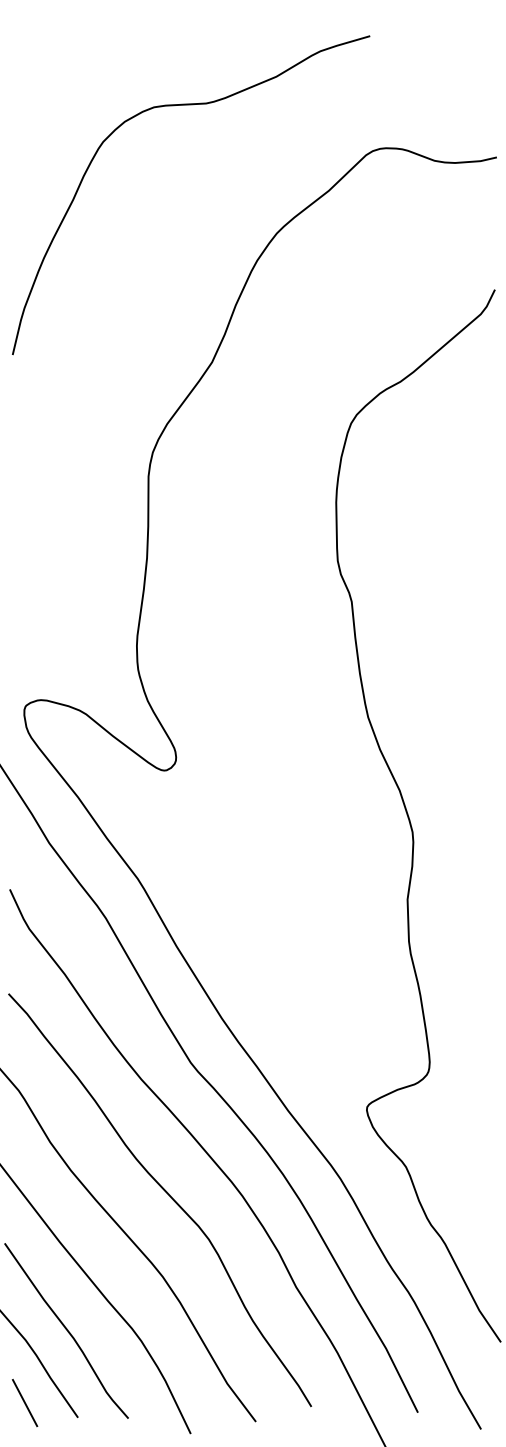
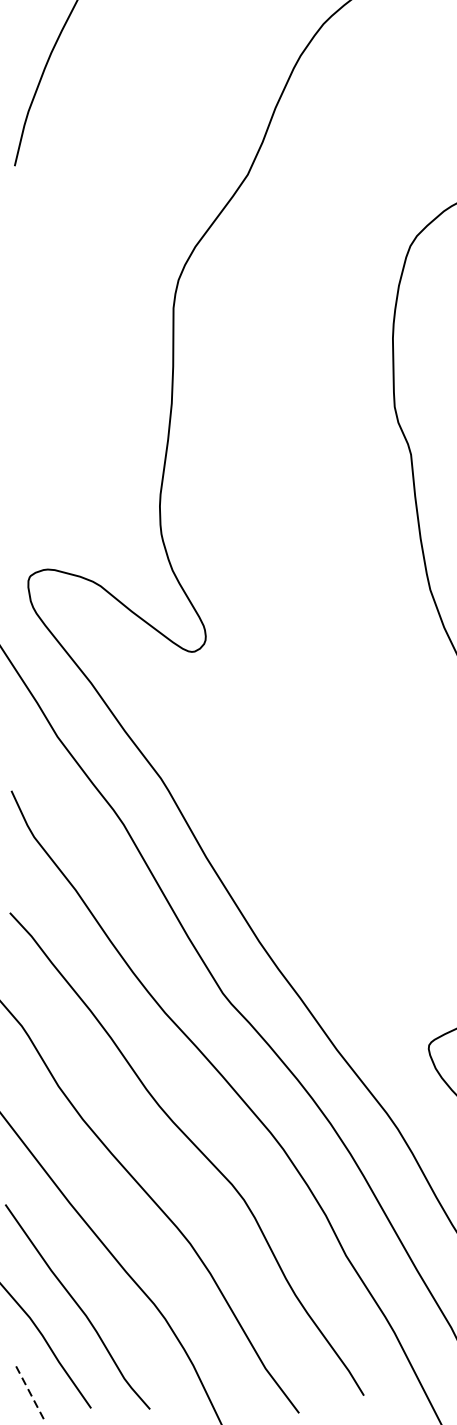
line: (25, 1403) -> (29, 1391), solid -> dashed

